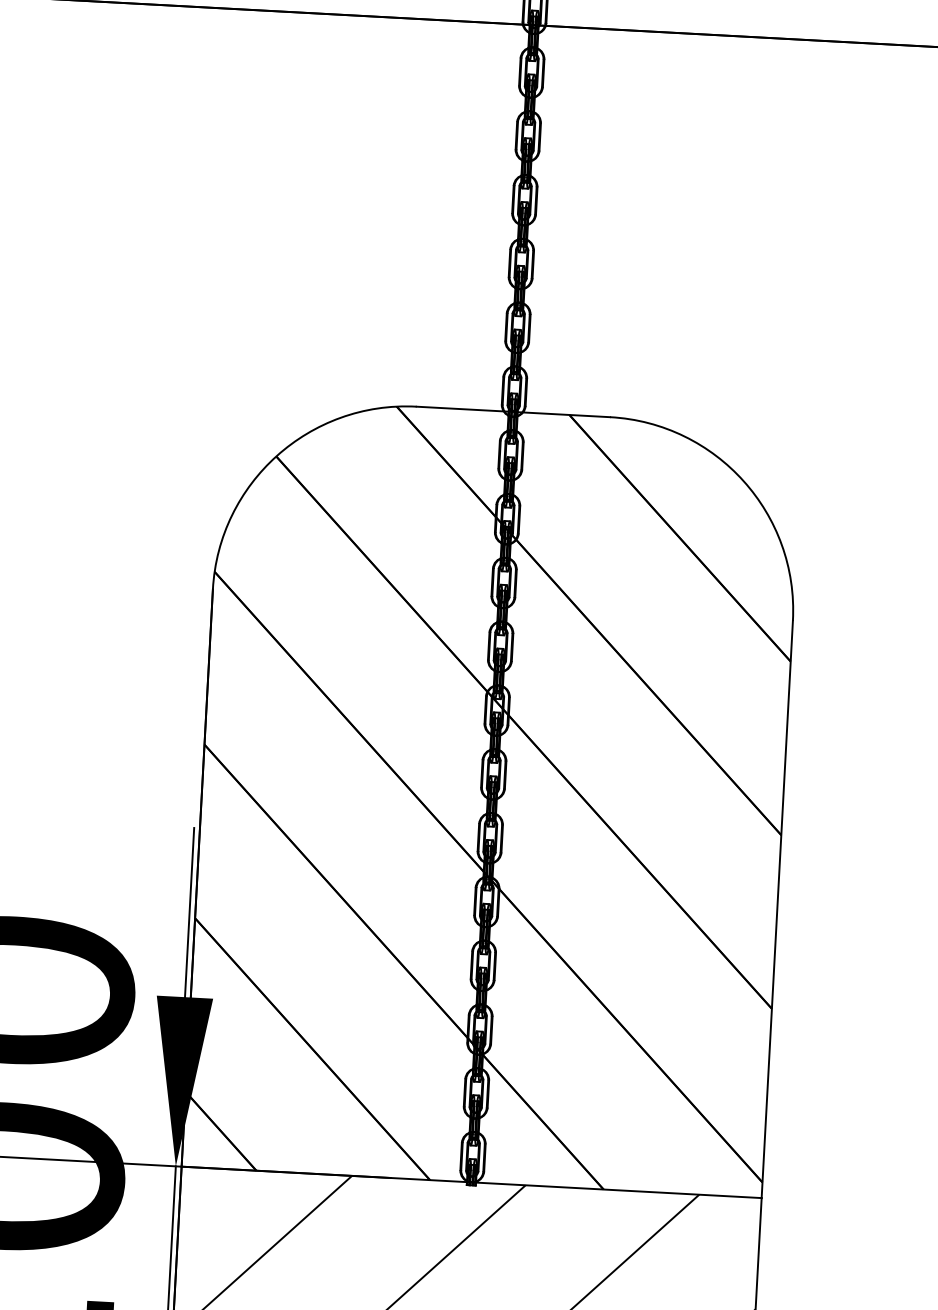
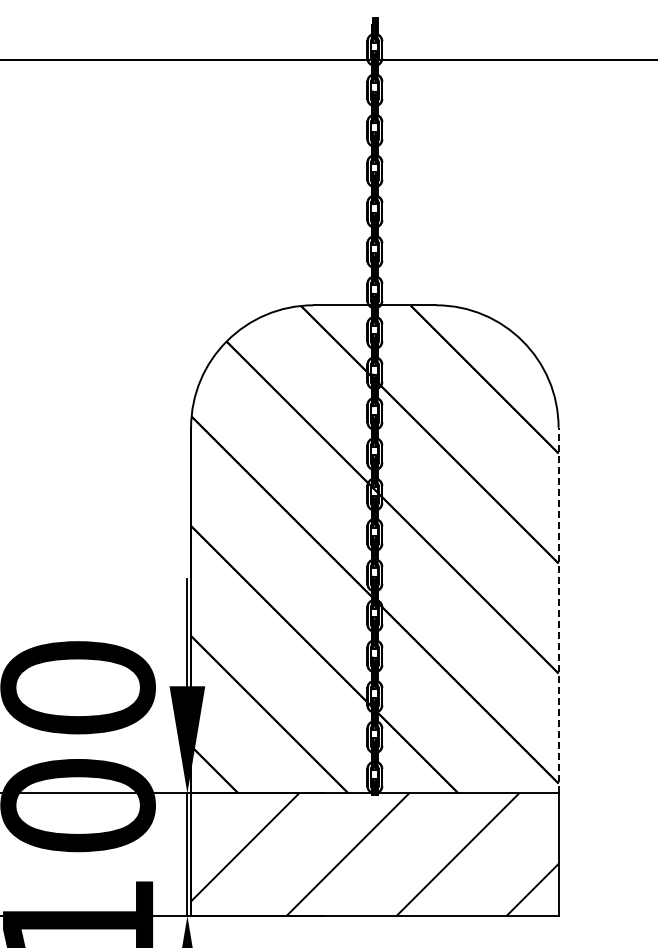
line: (777, 909) -> (558, 610), solid -> dashed

